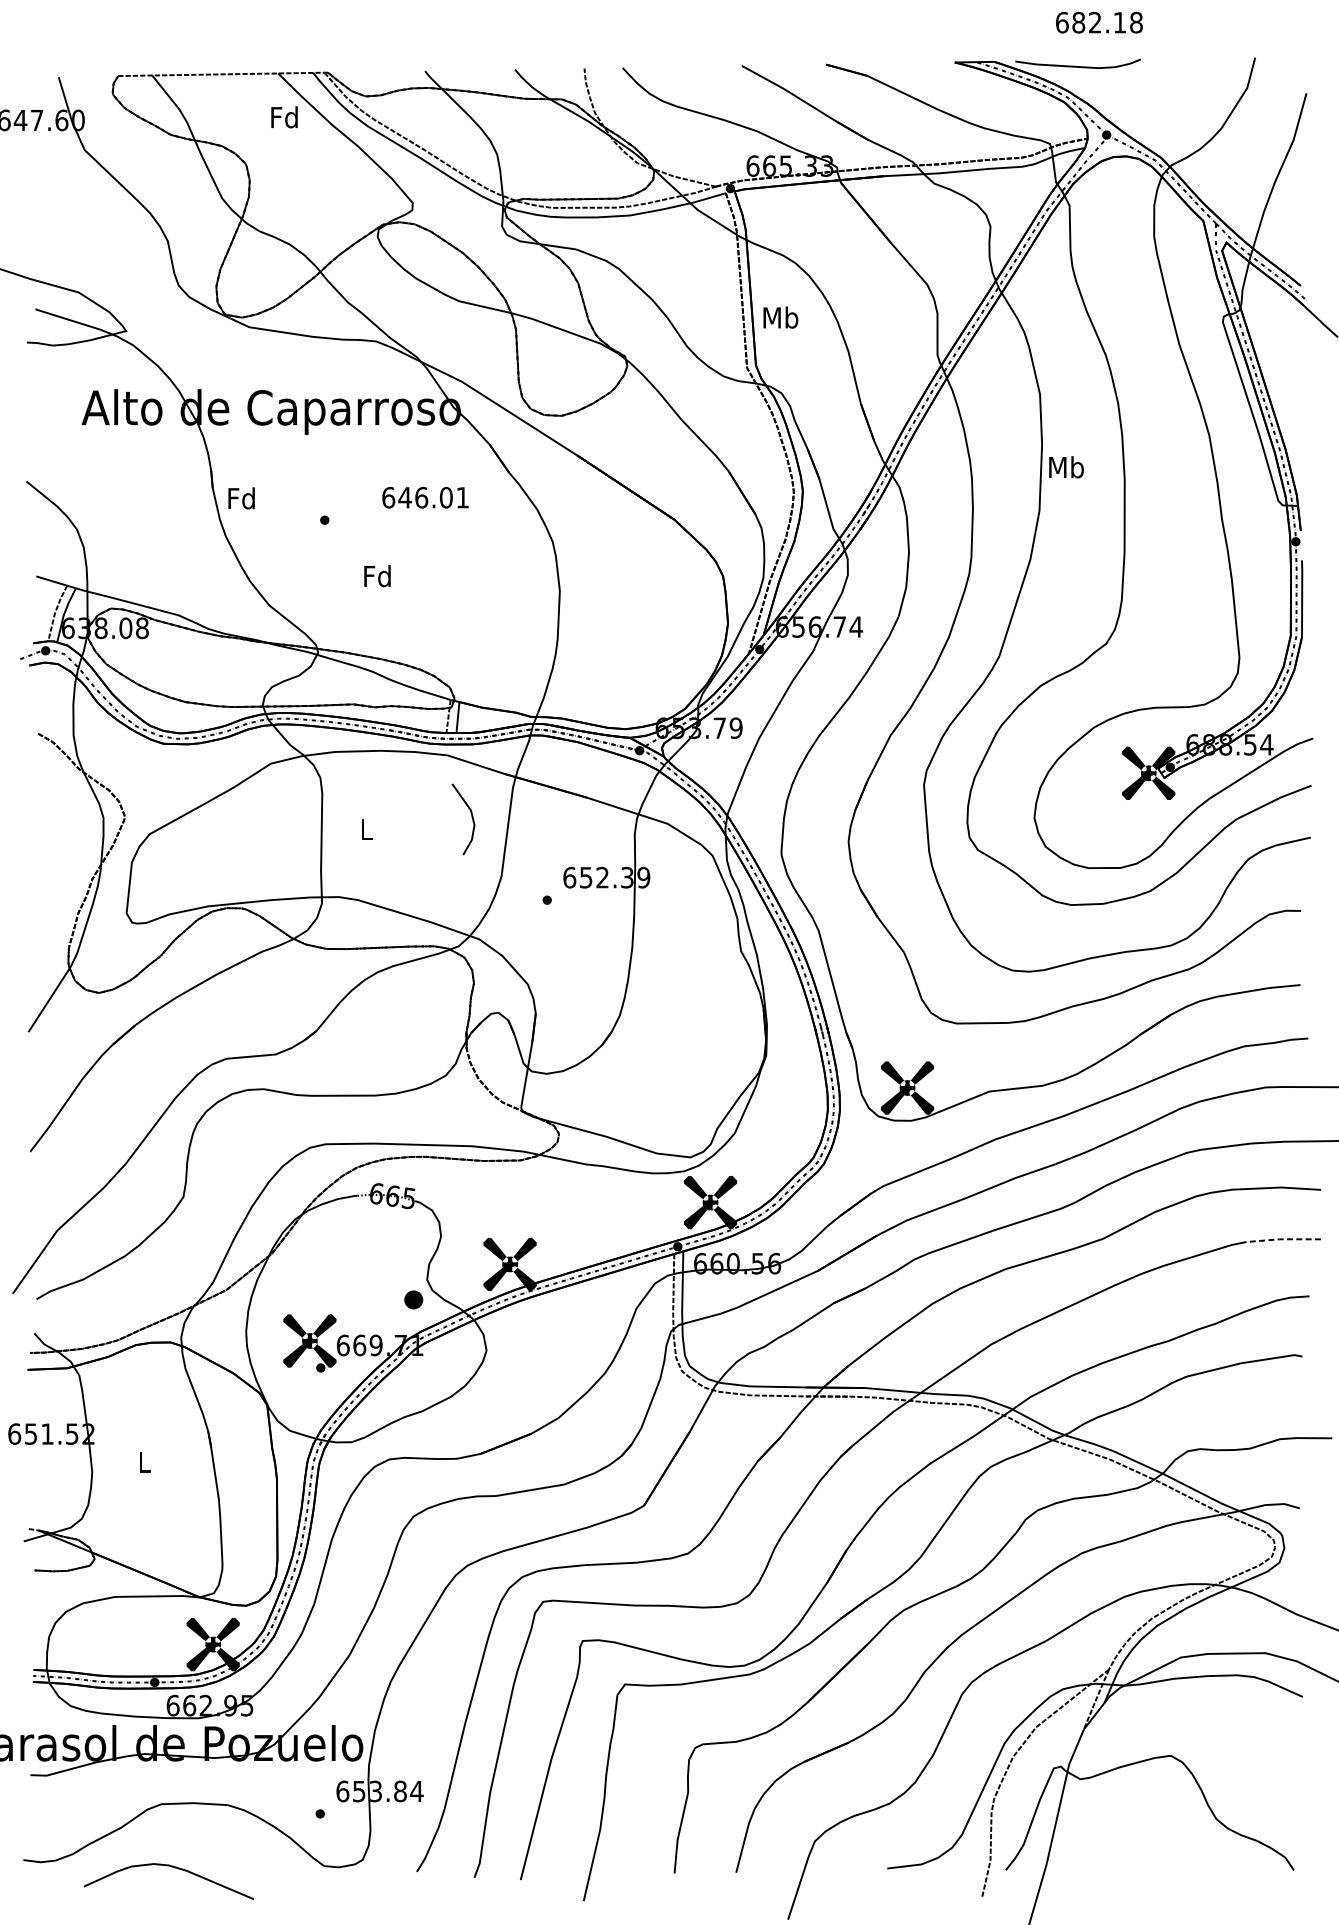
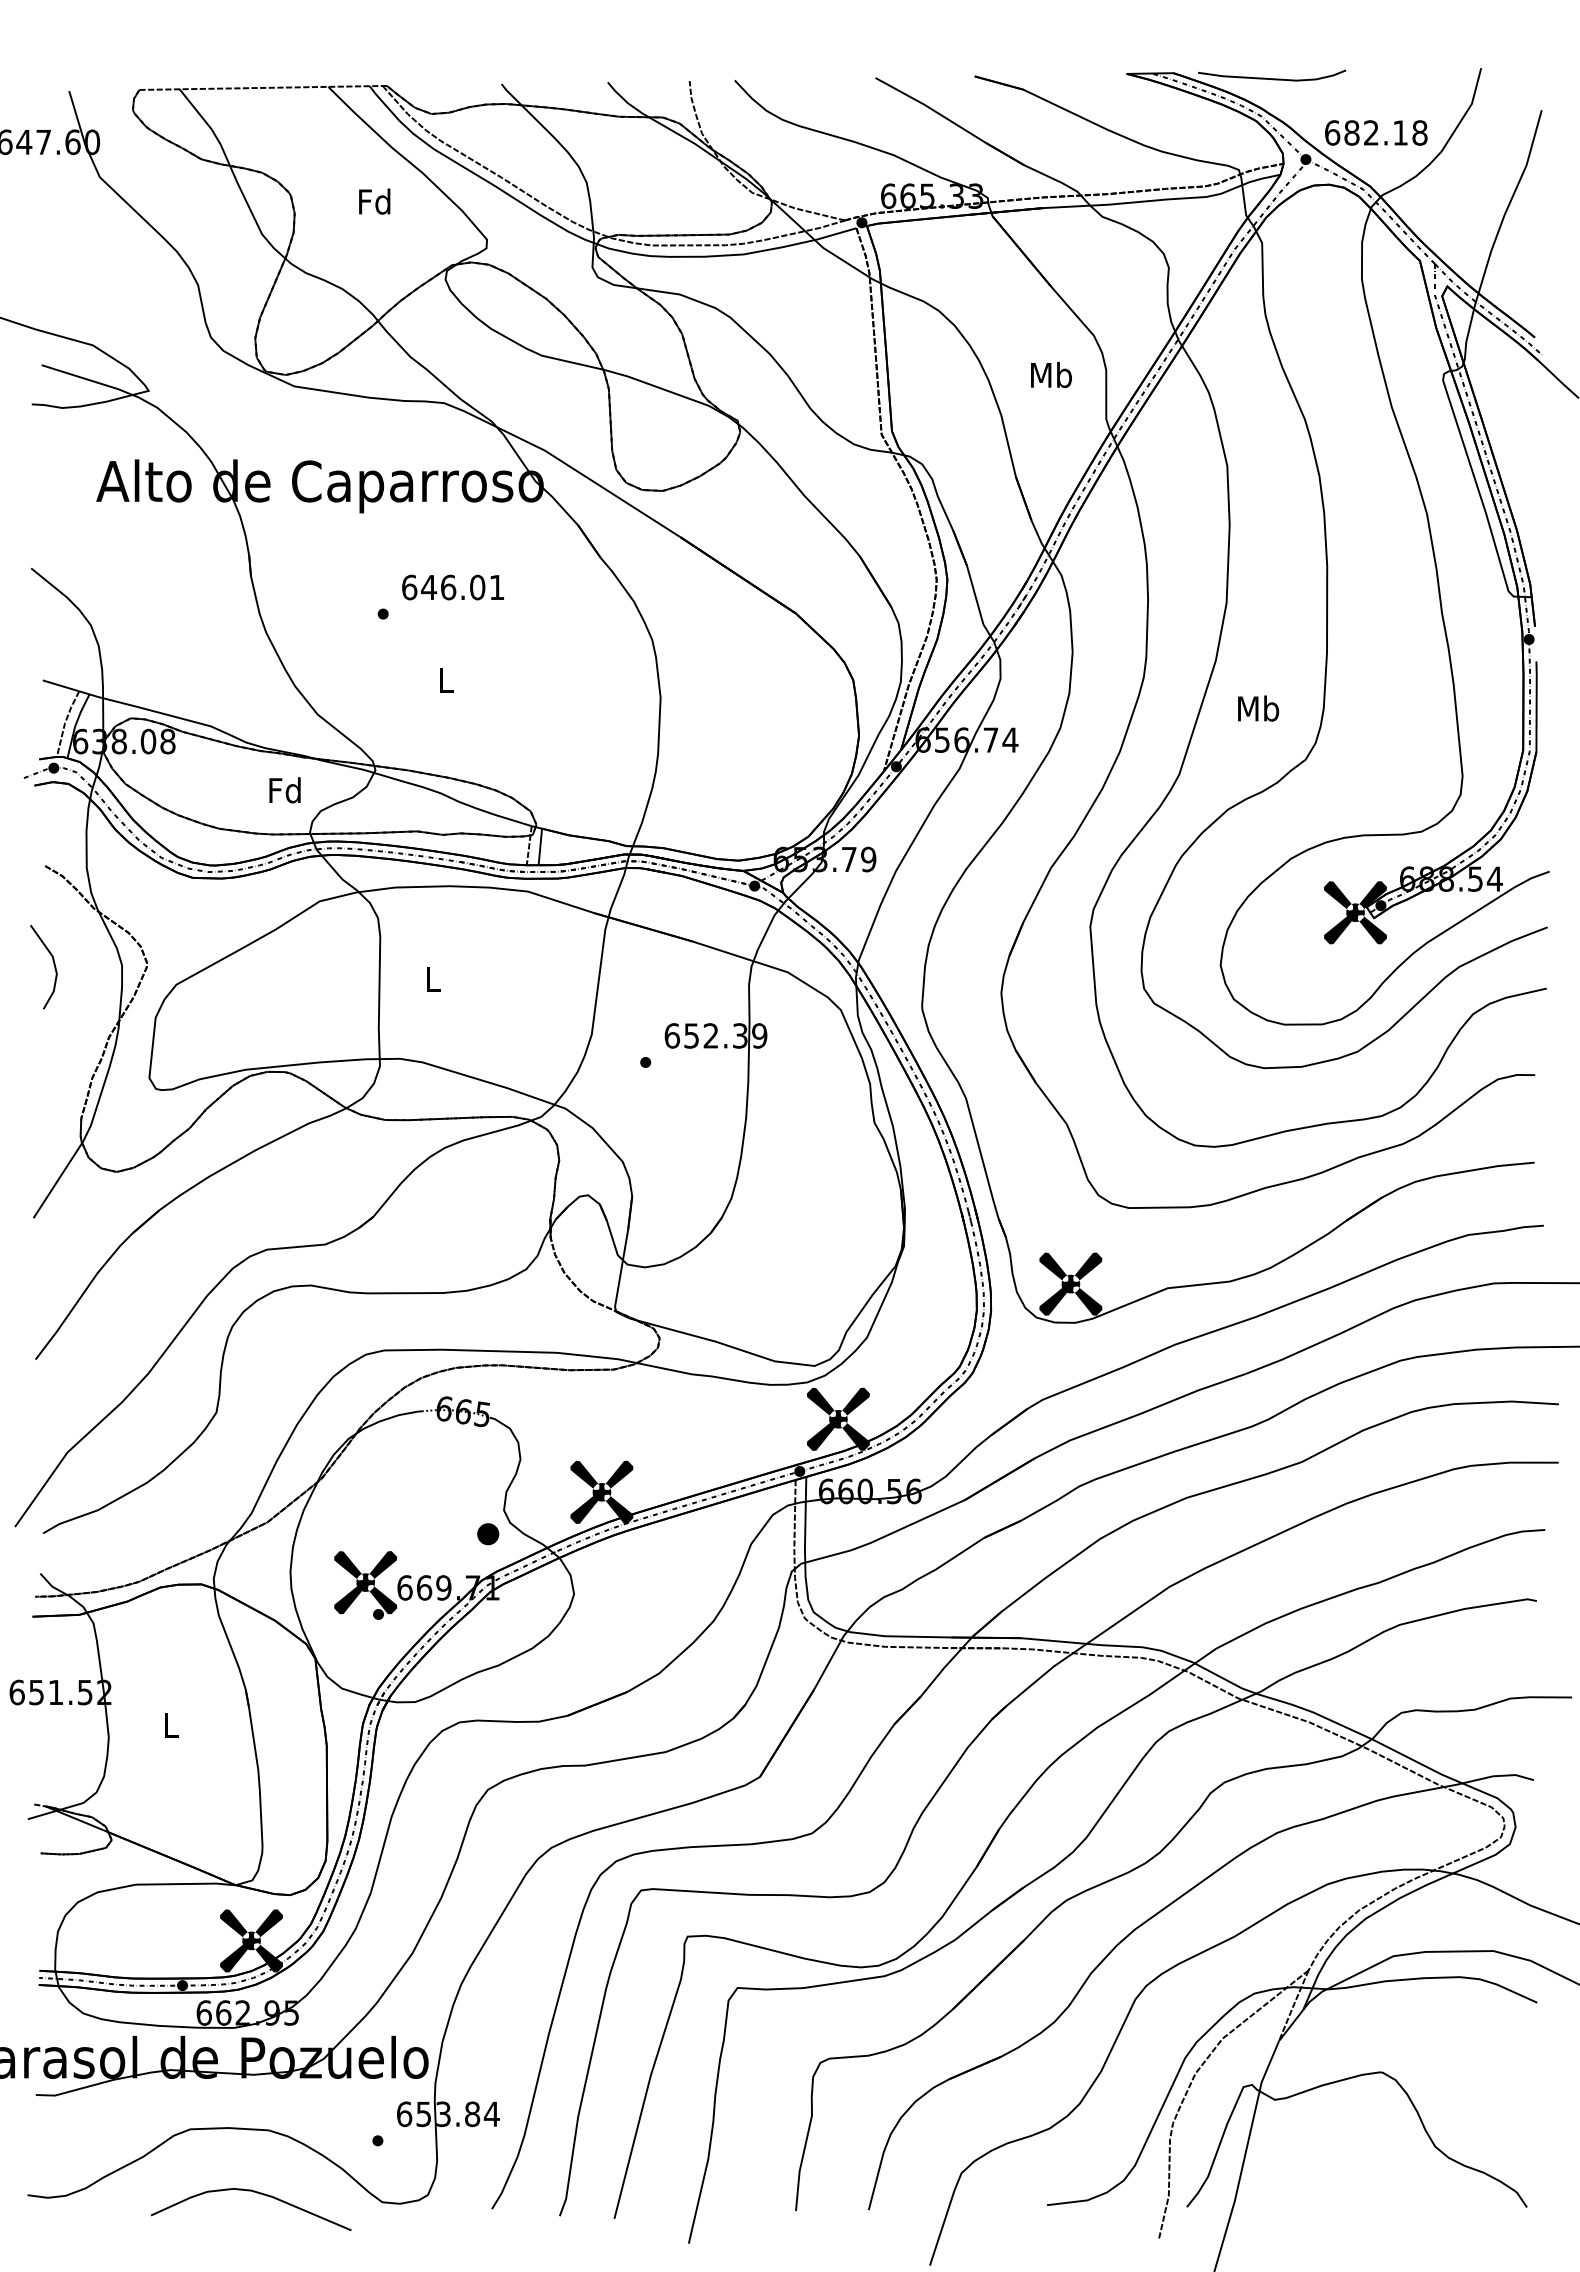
text: (1099, 22) -> (1376, 132), moved
text: (284, 117) -> (374, 201), moved
text: (780, 318) -> (1051, 375), moved
text: (1066, 467) -> (1258, 708), moved
text: (425, 497) -> (452, 587), moved
text: (241, 498) -> (284, 790), moved
text: (376, 576) -> (444, 680), Fd -> L
line: (471, 817) -> (53, 964), moved
line: (1283, 1239) -> (1514, 1462), dashed -> solid
curve: (173, 1867) -> (256, 2193), moved

